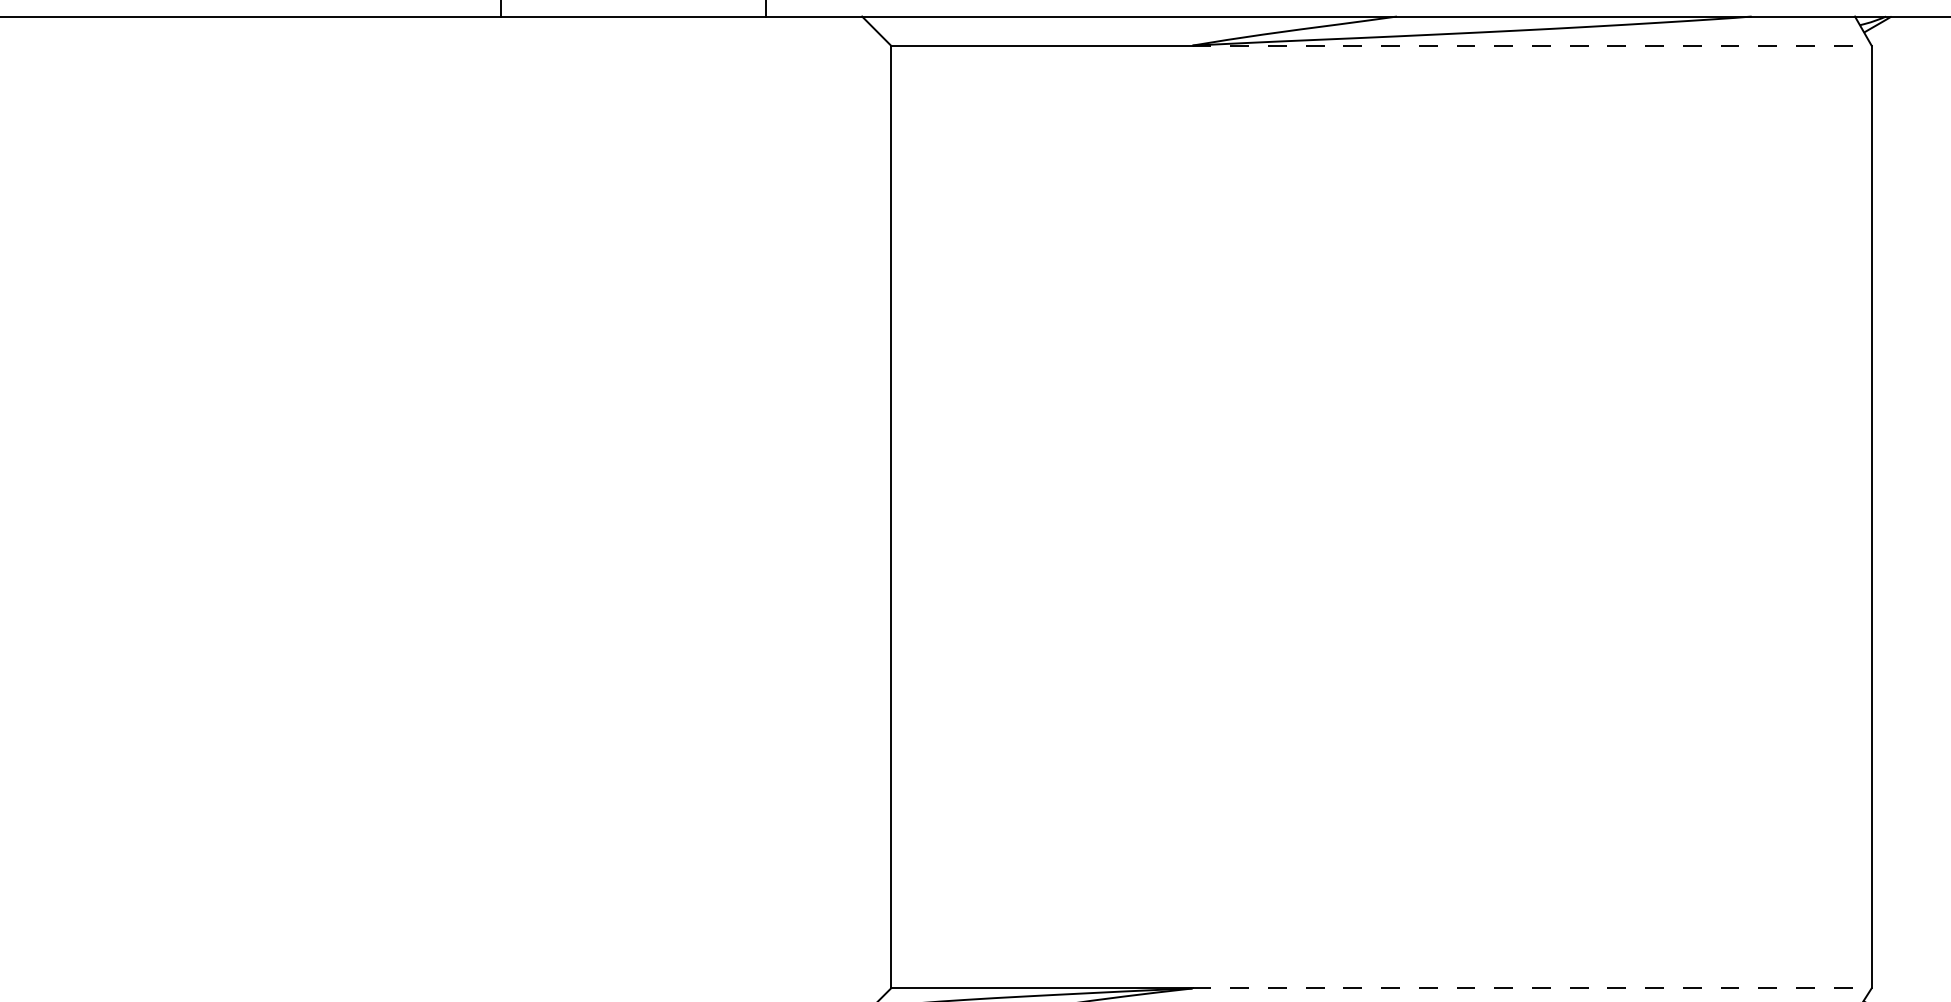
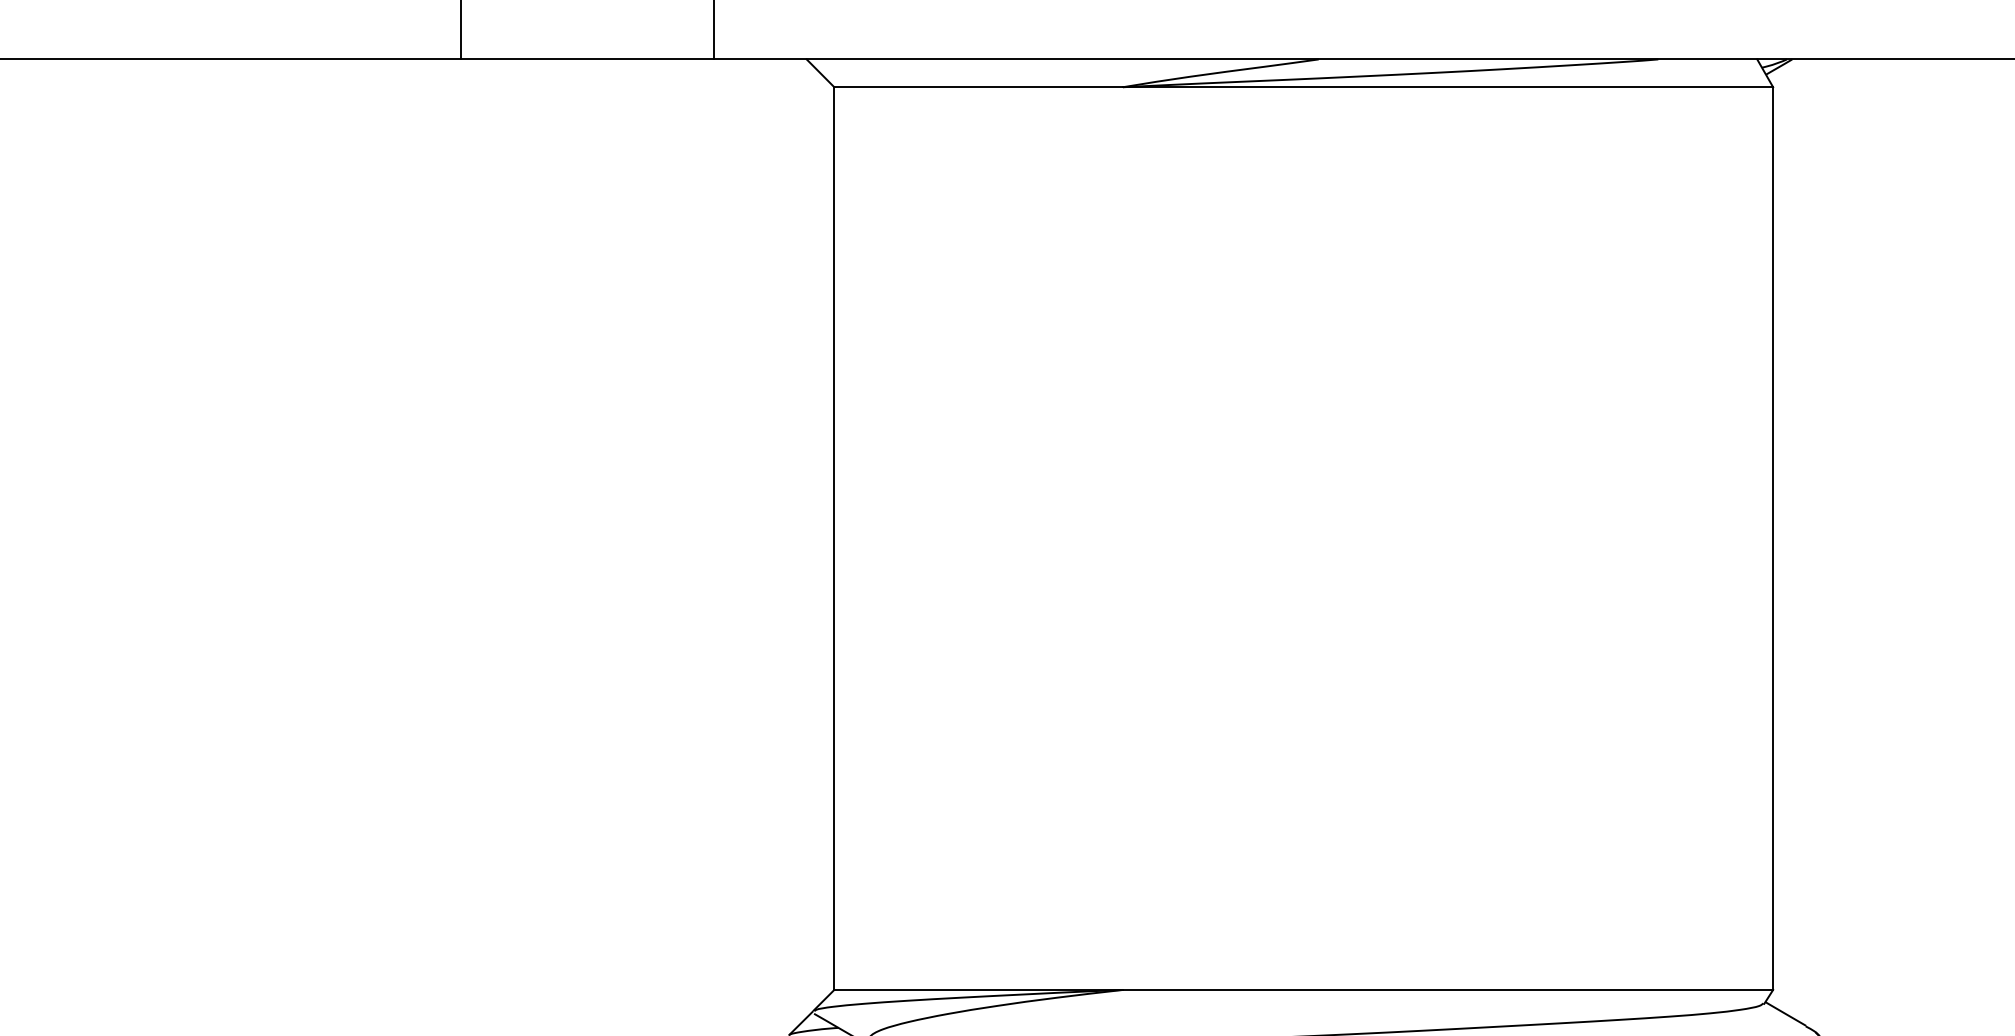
line: (1532, 45) -> (1448, 87), dashed -> solid
line: (1532, 988) -> (1448, 989), dashed -> solid

